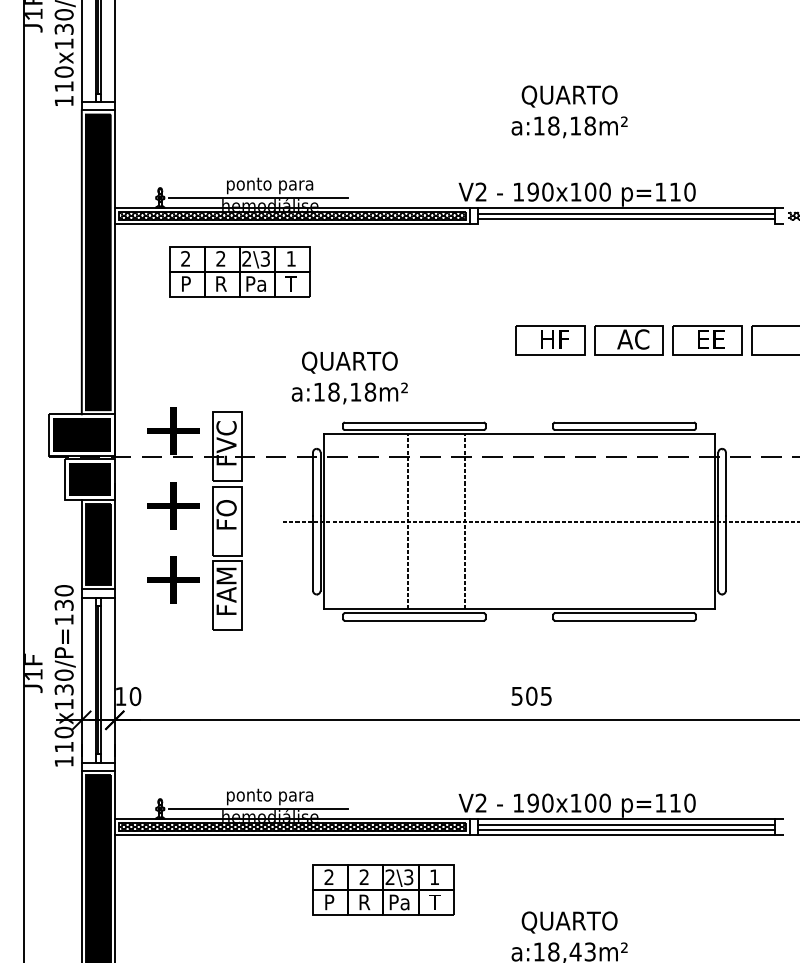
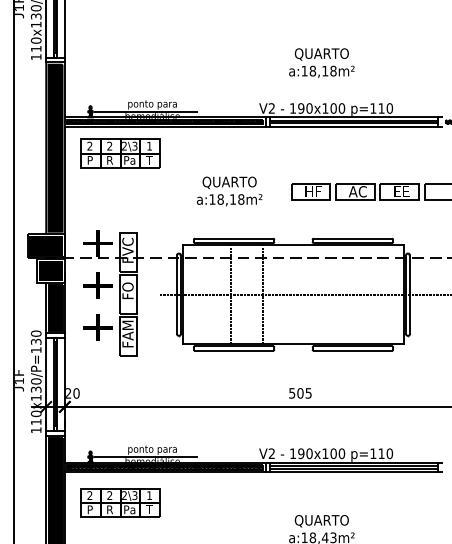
line: (627, 223) -> (354, 126), added
part: (239, 271) -> (120, 153), moved
text: (349, 377) -> (229, 191), moved
text: (121, 694) -> (68, 392), 10 -> 20
part: (383, 889) -> (120, 502), moved

